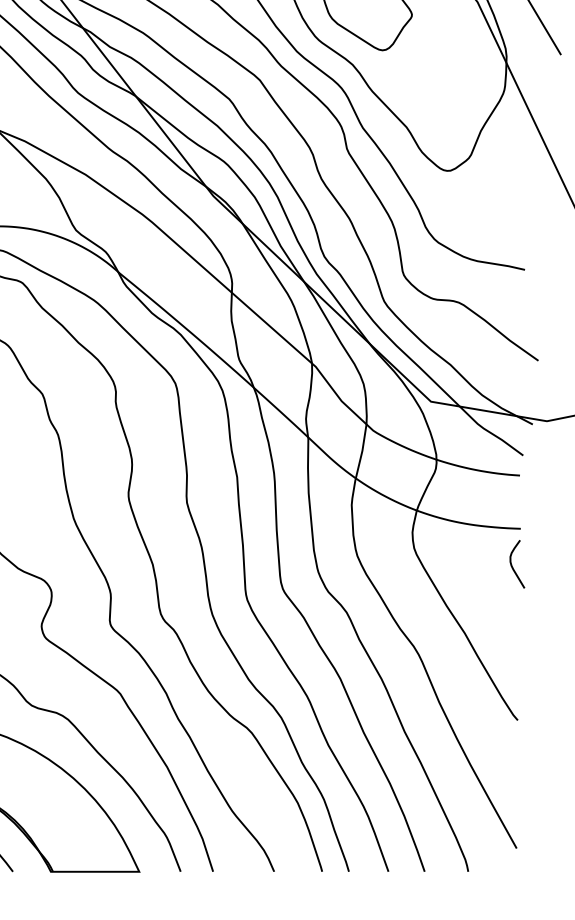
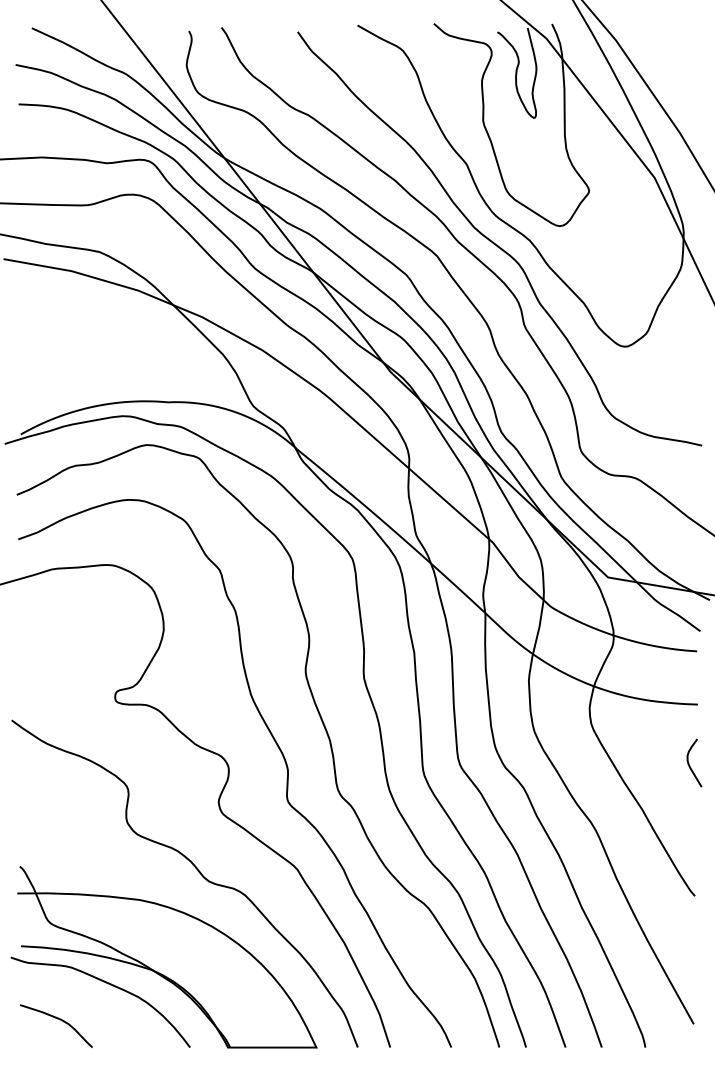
curve: (513, 566) -> (690, 765), moved

